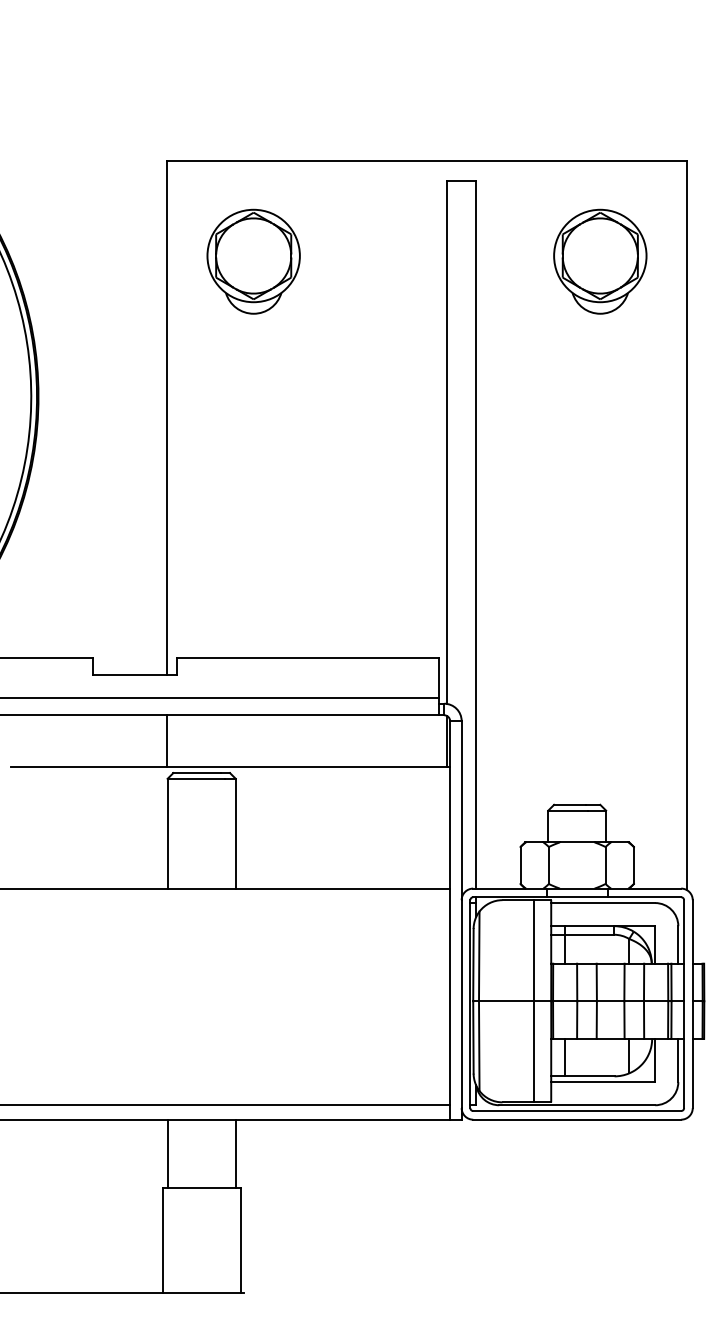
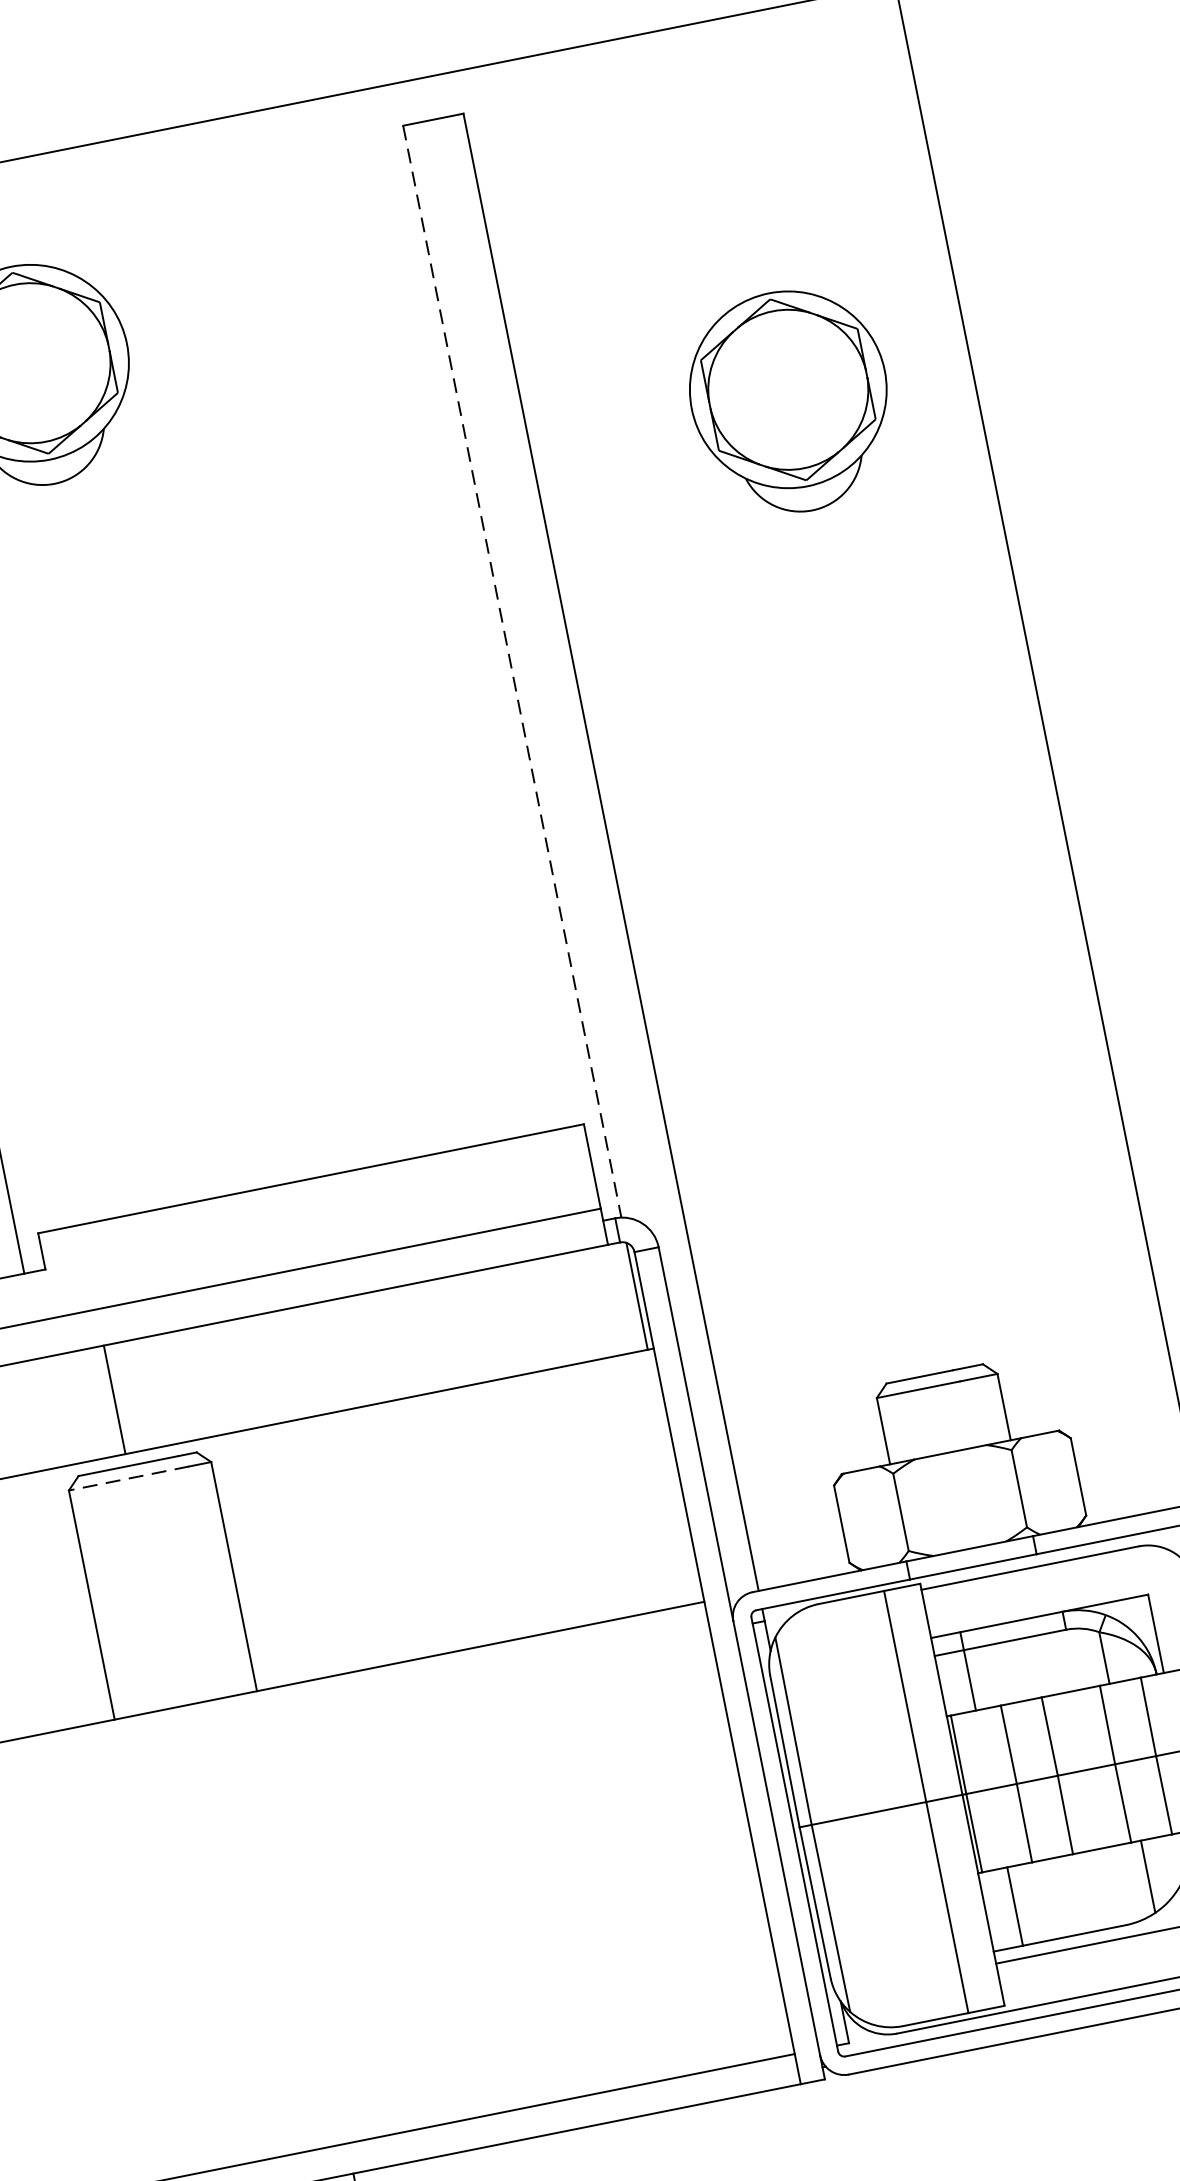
part: (600, 261) -> (790, 401), moved
line: (447, 442) -> (512, 671), solid -> dashed
line: (167, 741) -> (115, 1400), moved
line: (196, 778) -> (129, 1477), solid -> dashed

